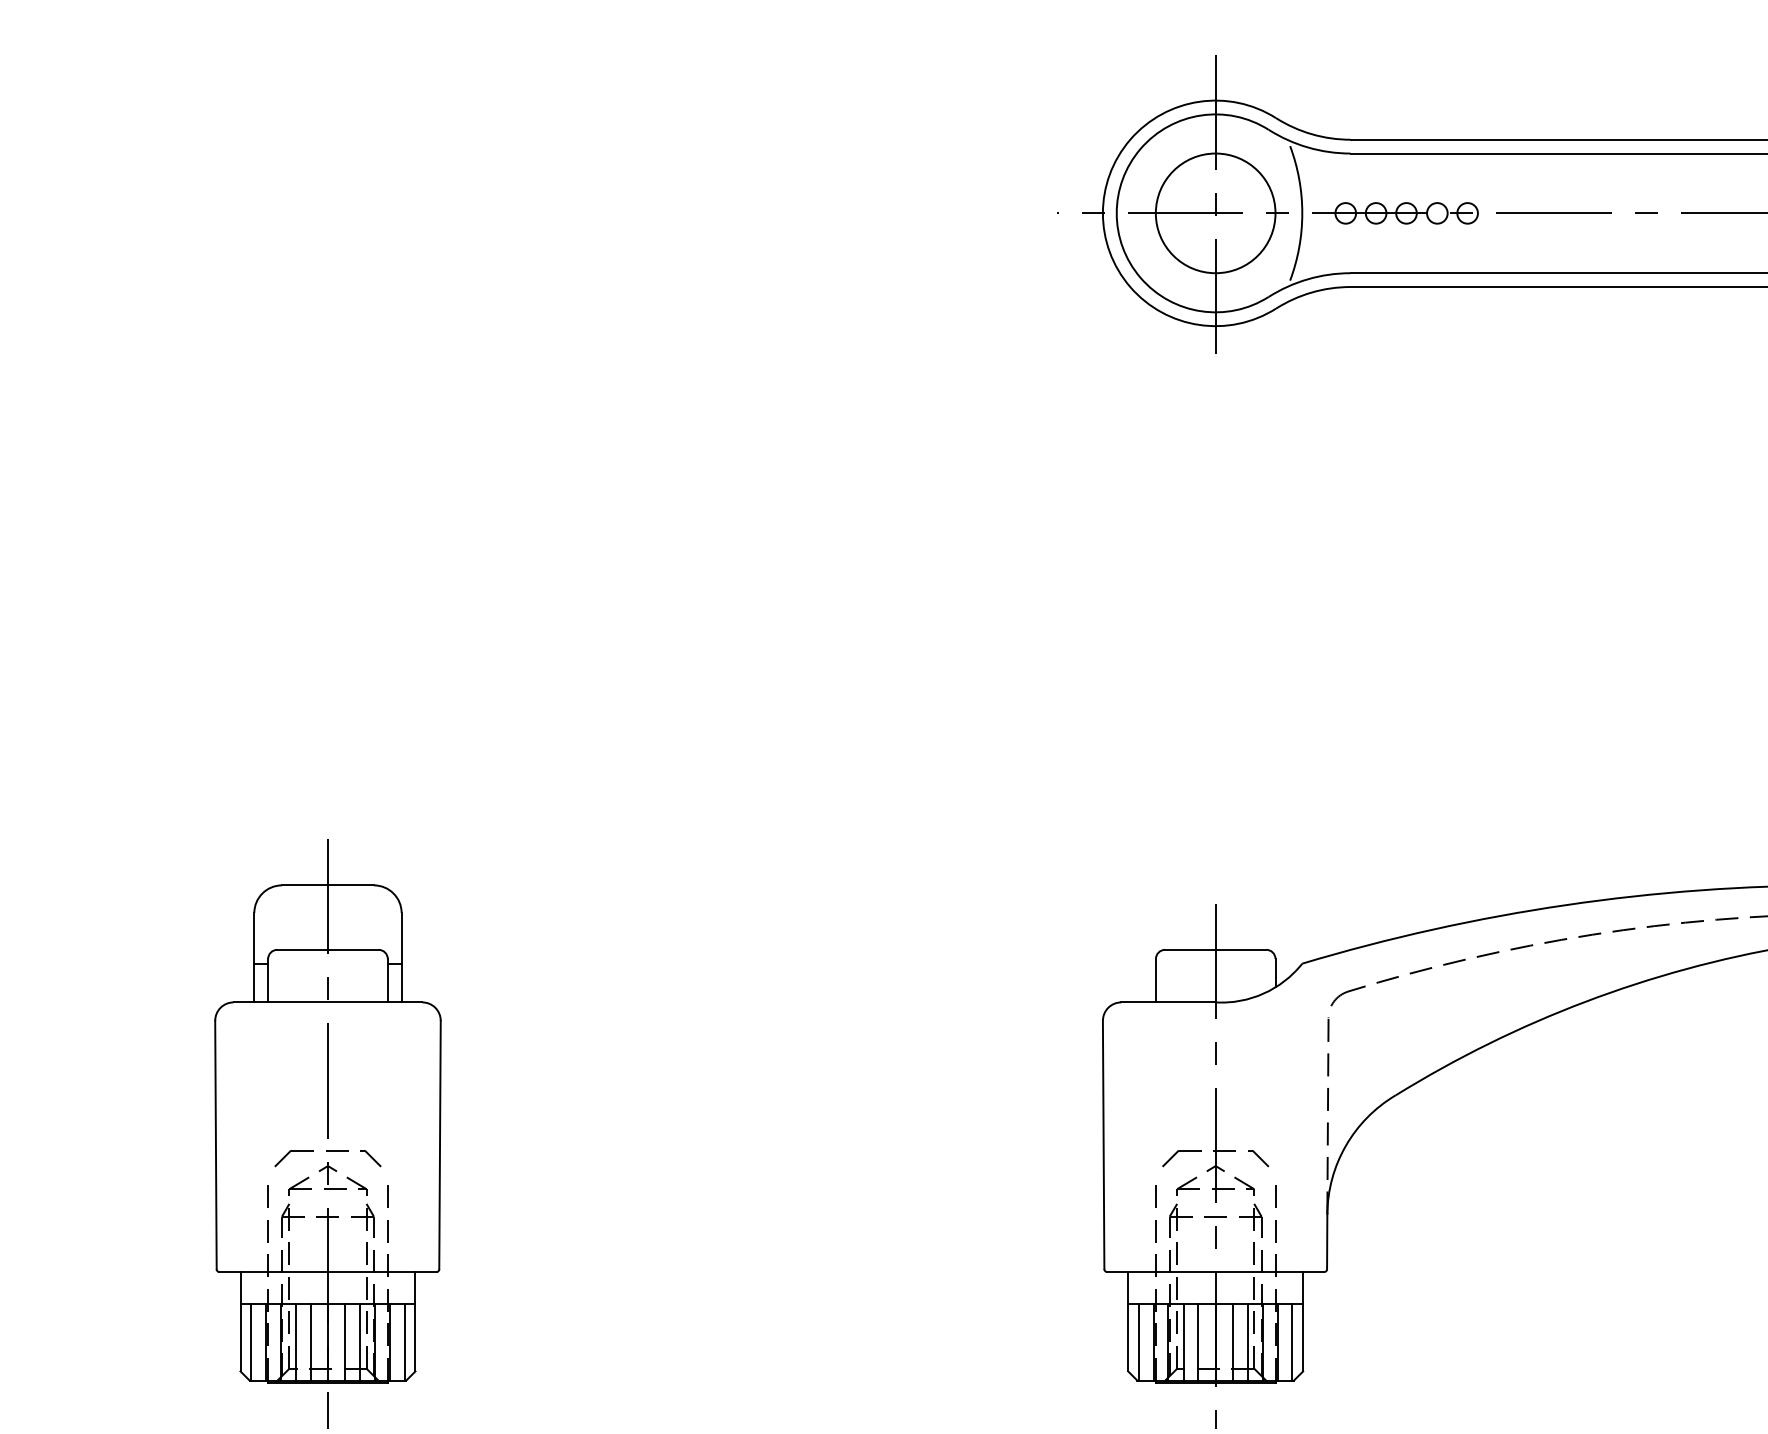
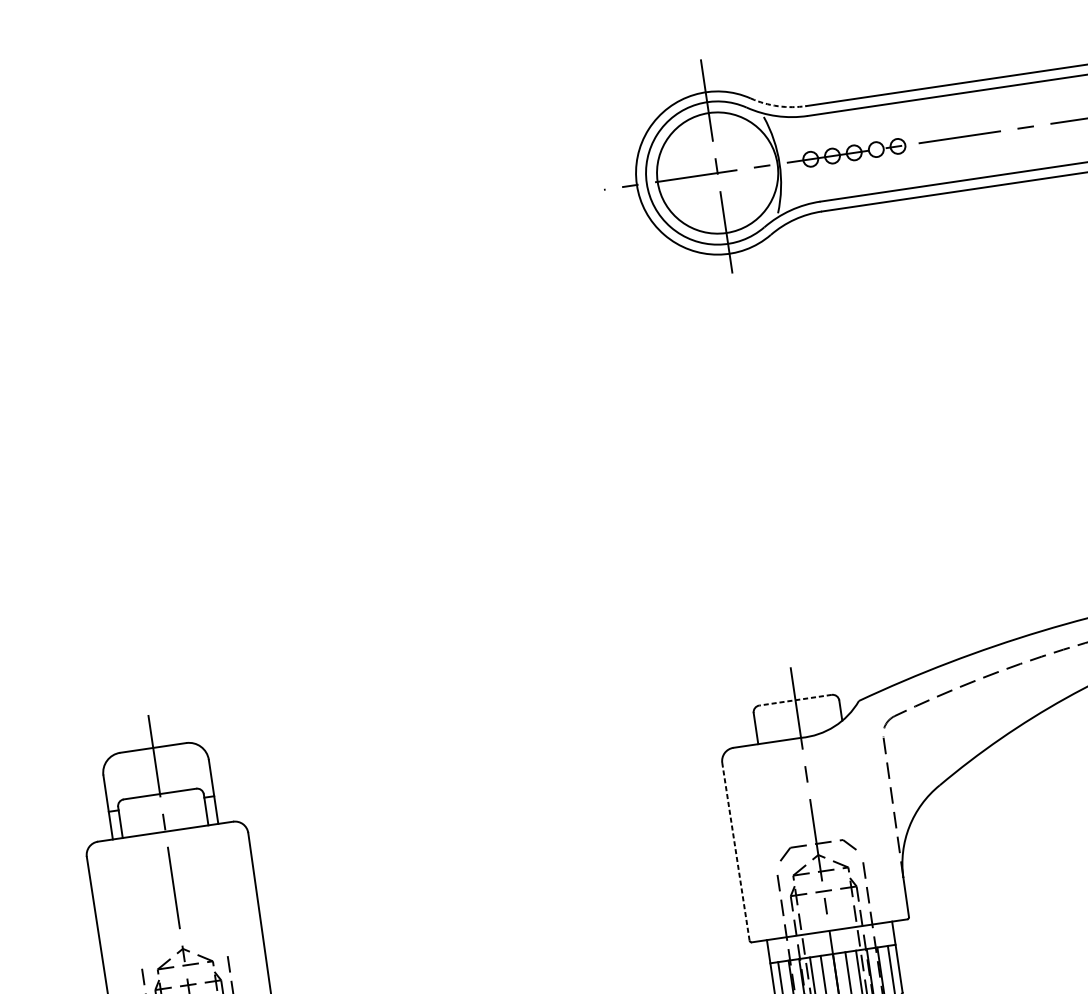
arc: (1311, 134) -> (777, 106), solid -> dashed
circle: (1215, 213) -> (717, 173), size x1.4
line: (1215, 949) -> (795, 700), solid -> dashed
line: (1103, 1144) -> (735, 851), solid -> dashed
part: (327, 1151) -> (181, 938), removed

